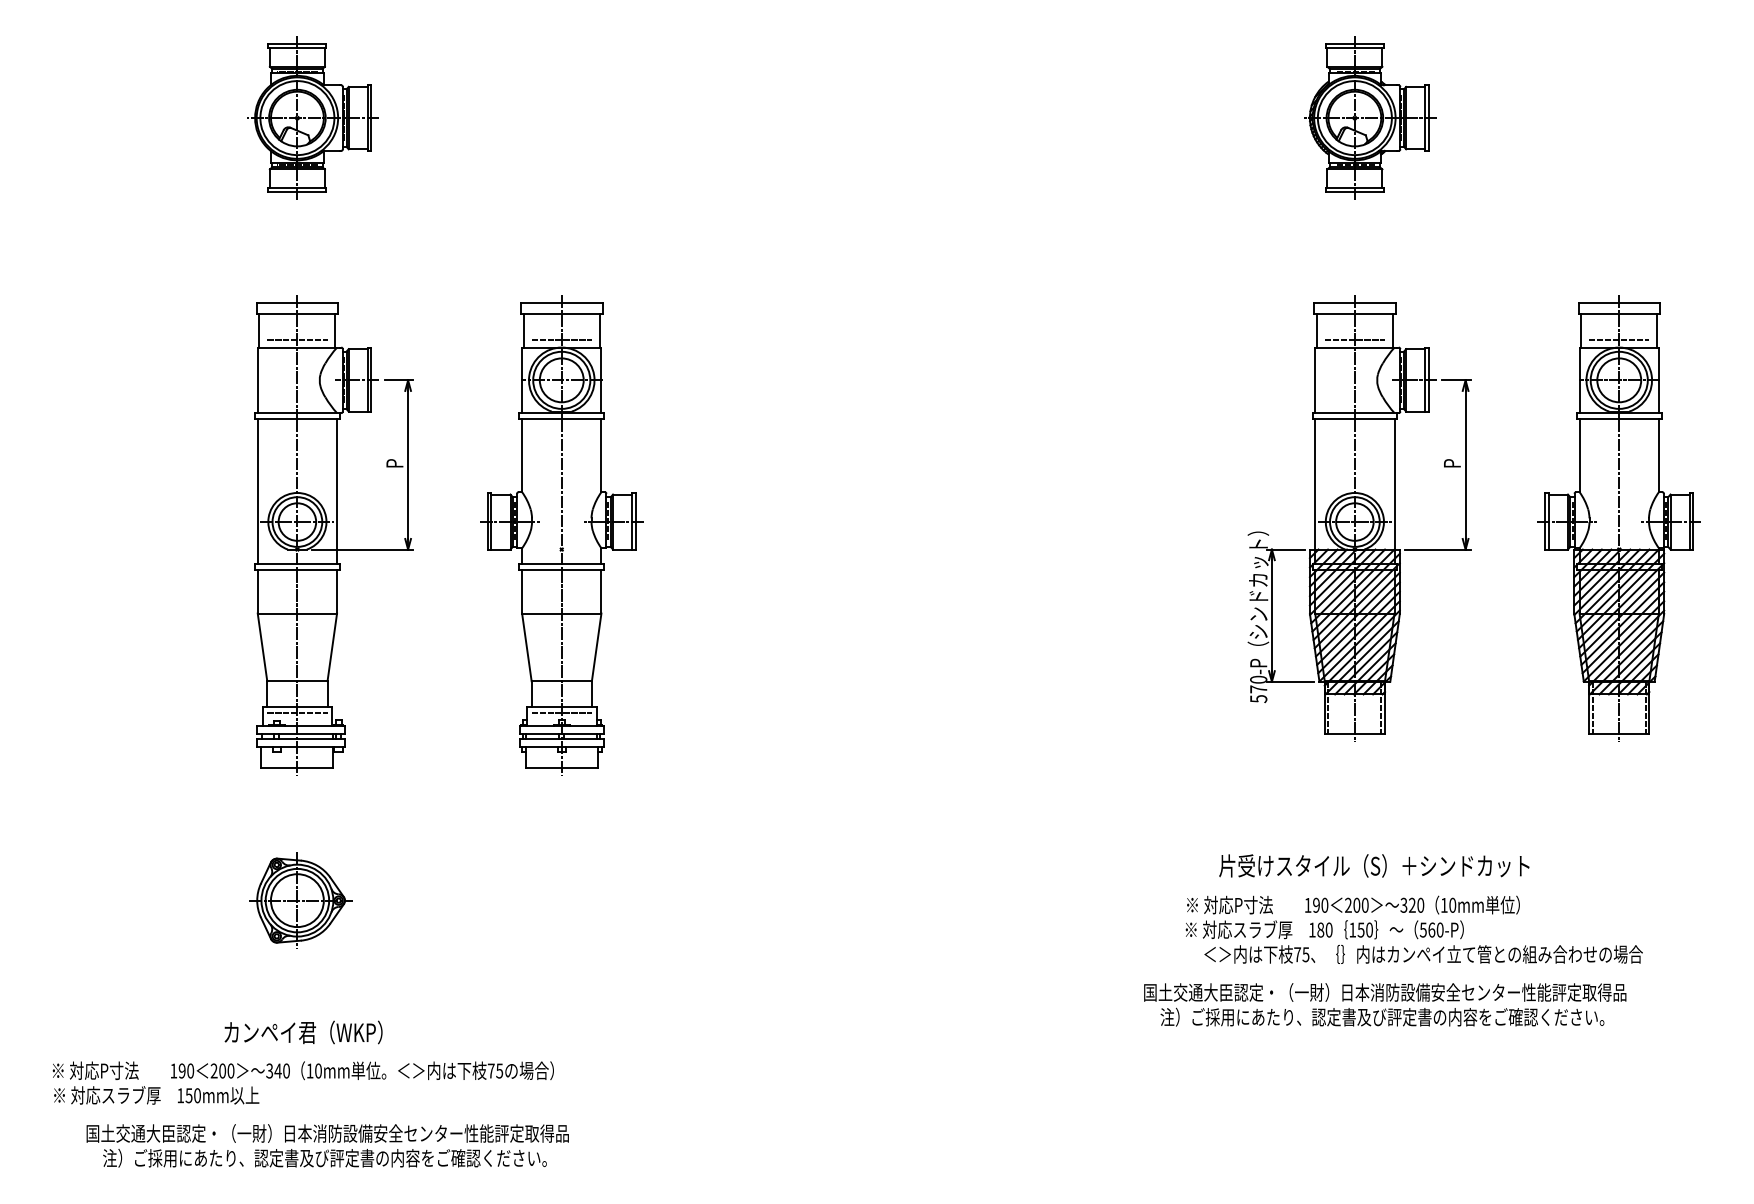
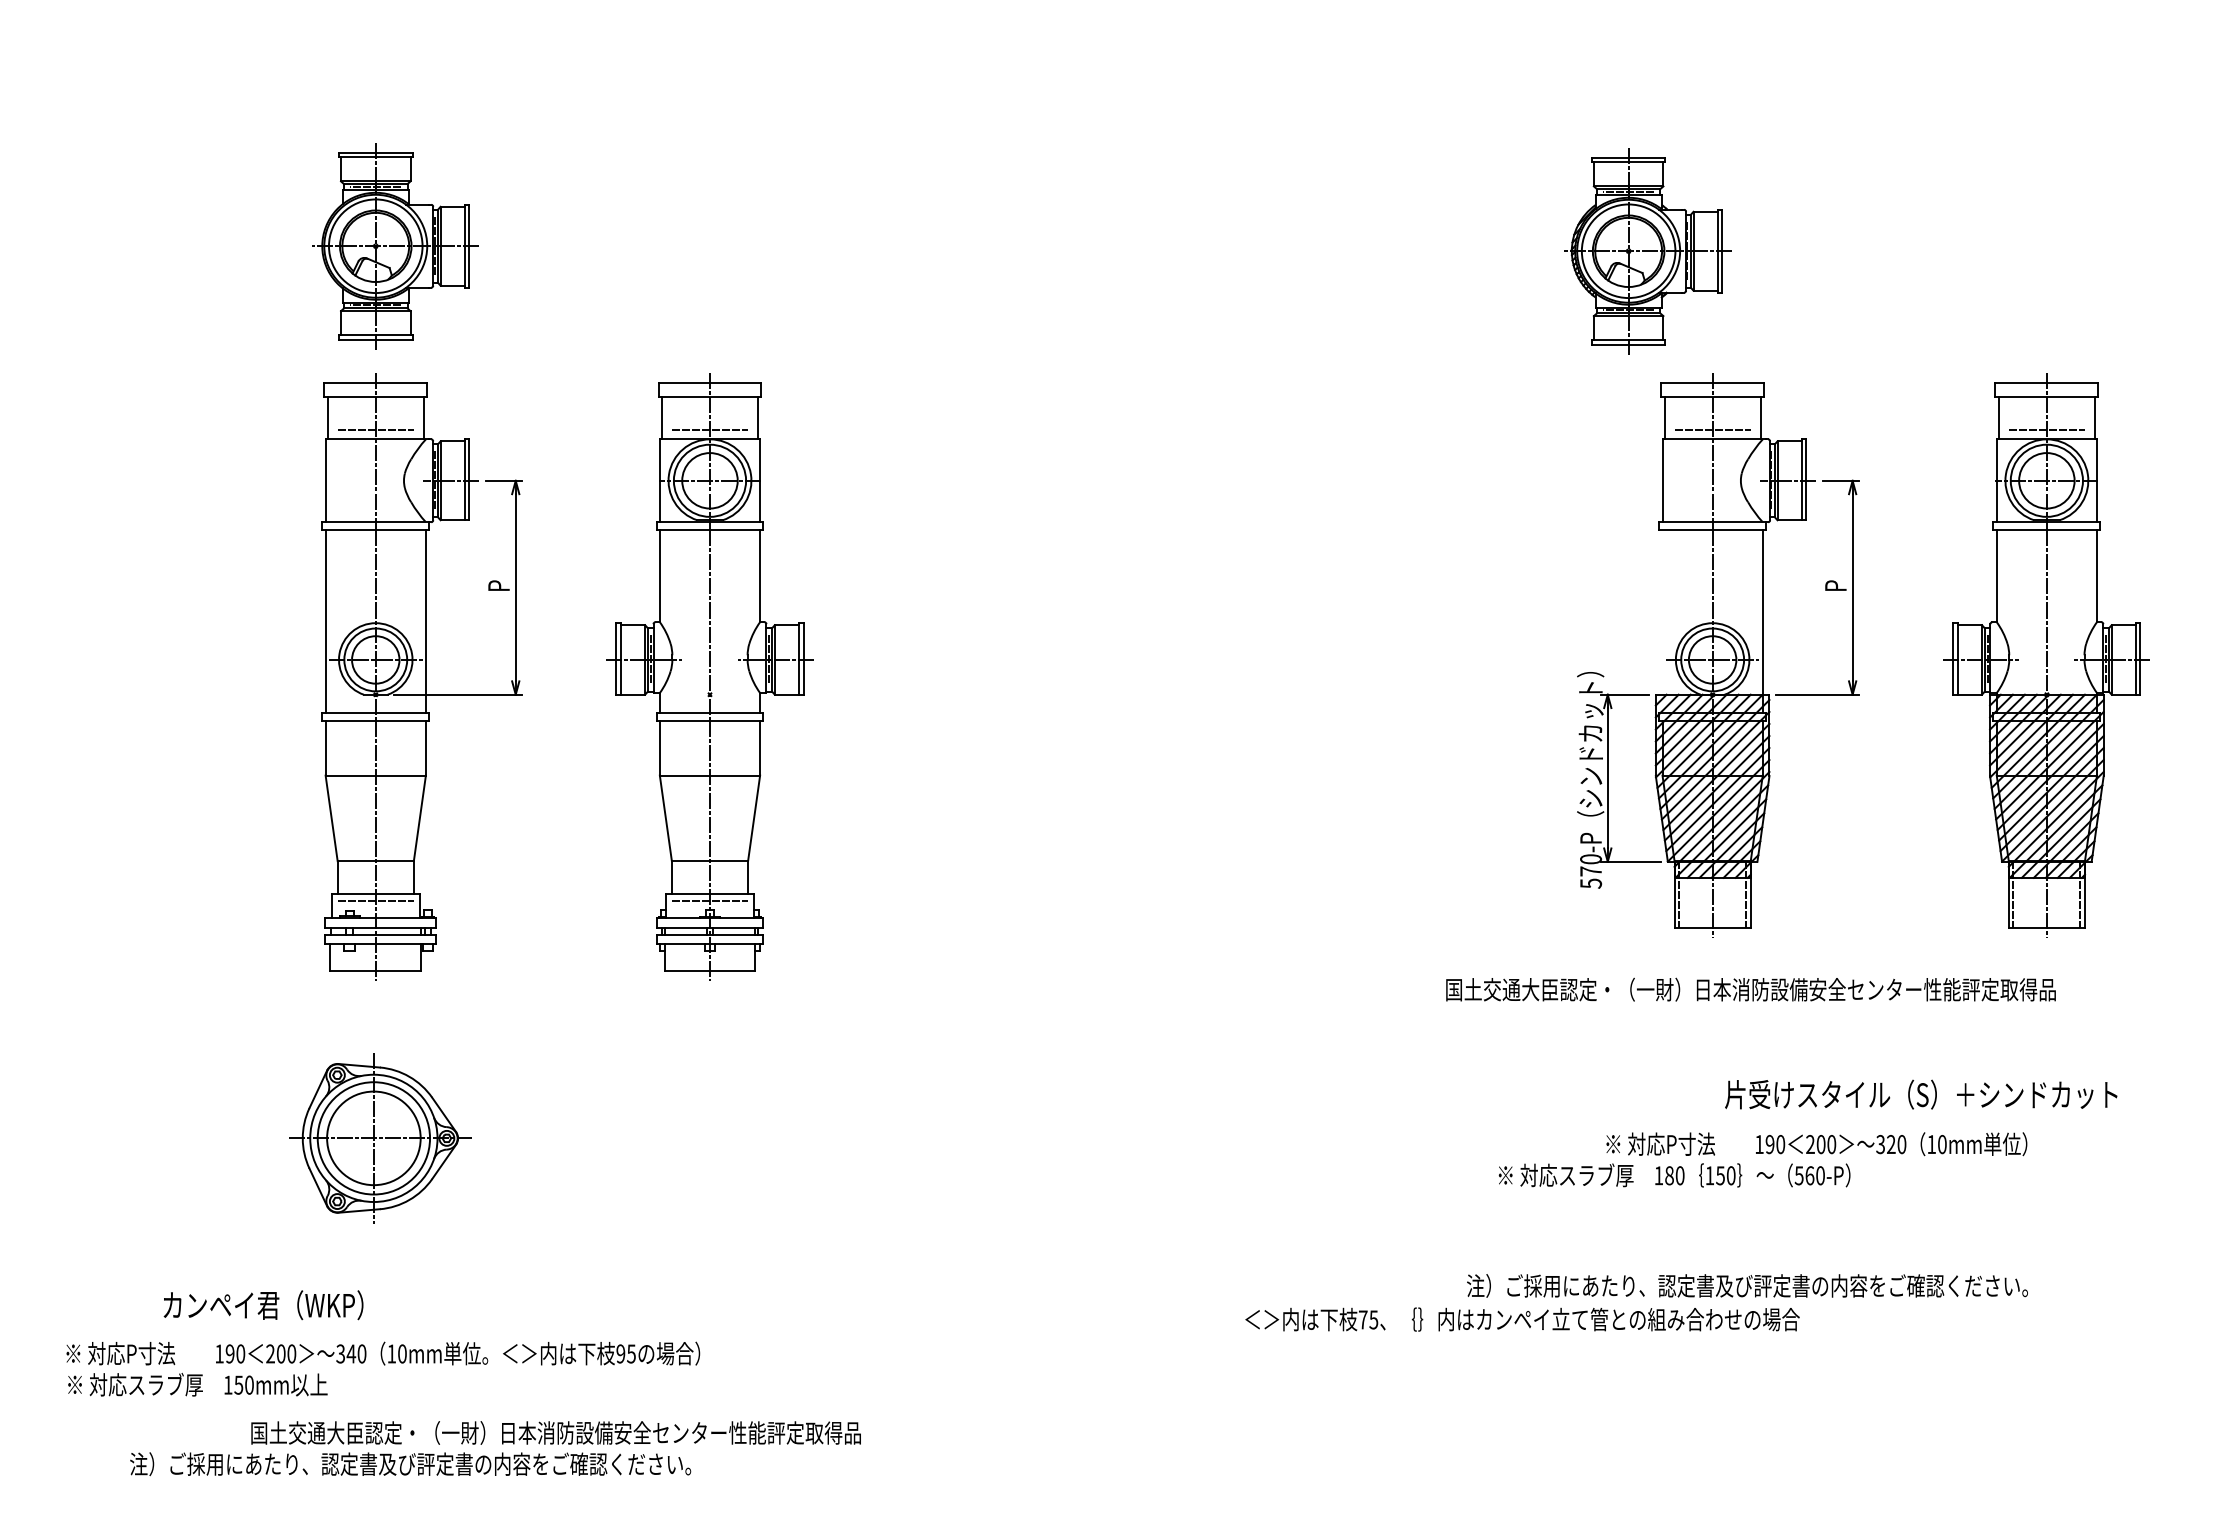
part: (313, 118) -> (395, 246), moved
part: (1369, 118) -> (1647, 251), moved
line: (1315, 491) -> (1662, 621), removed
text: (1374, 865) -> (1921, 1094), moved
part: (301, 900) -> (380, 1138), size x1.4
text: (1353, 905) -> (1816, 1144), moved
text: (1423, 954) -> (1522, 1319), moved
text: (1384, 992) -> (1750, 989), moved
text: (303, 1032) -> (263, 1305), moved
text: (490, 1070) -> (620, 1353), 75 -> 95
text: (327, 1133) -> (555, 1432), moved

